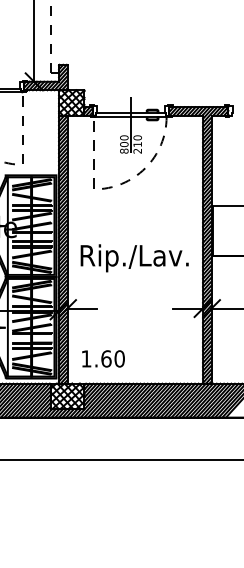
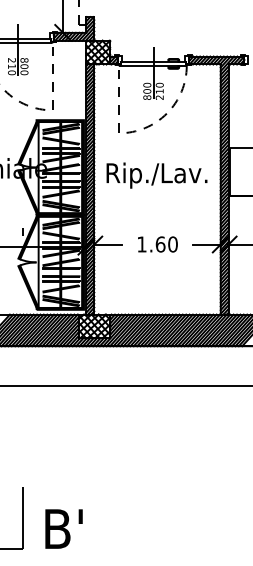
text: (134, 258) -> (156, 175), moved
text: (103, 358) -> (157, 244), moved

